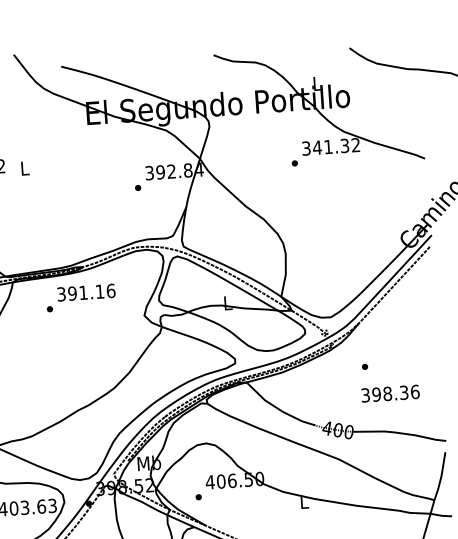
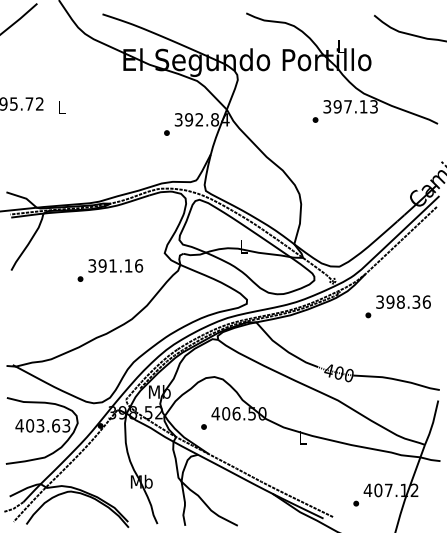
text: (336, 146) -> (355, 106), 341.32 -> 397.13
text: (81, 297) -> (110, 270), moved
text: (390, 393) -> (403, 301), moved

